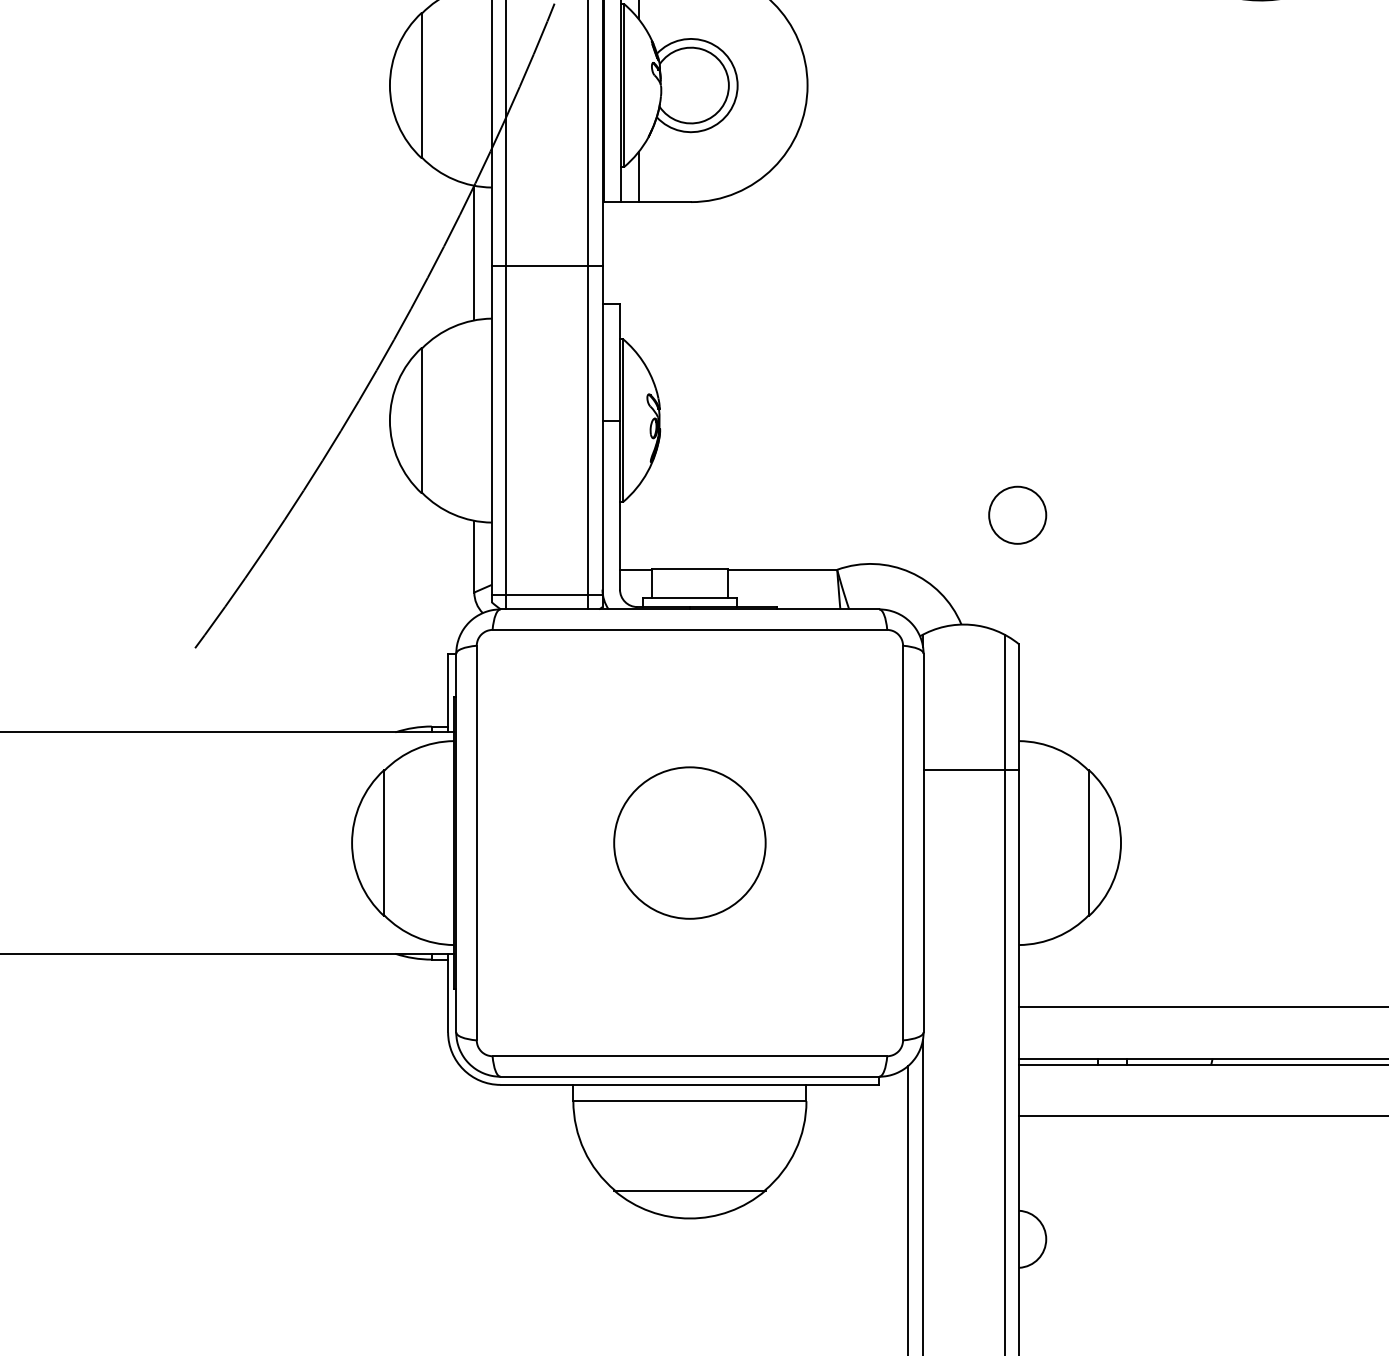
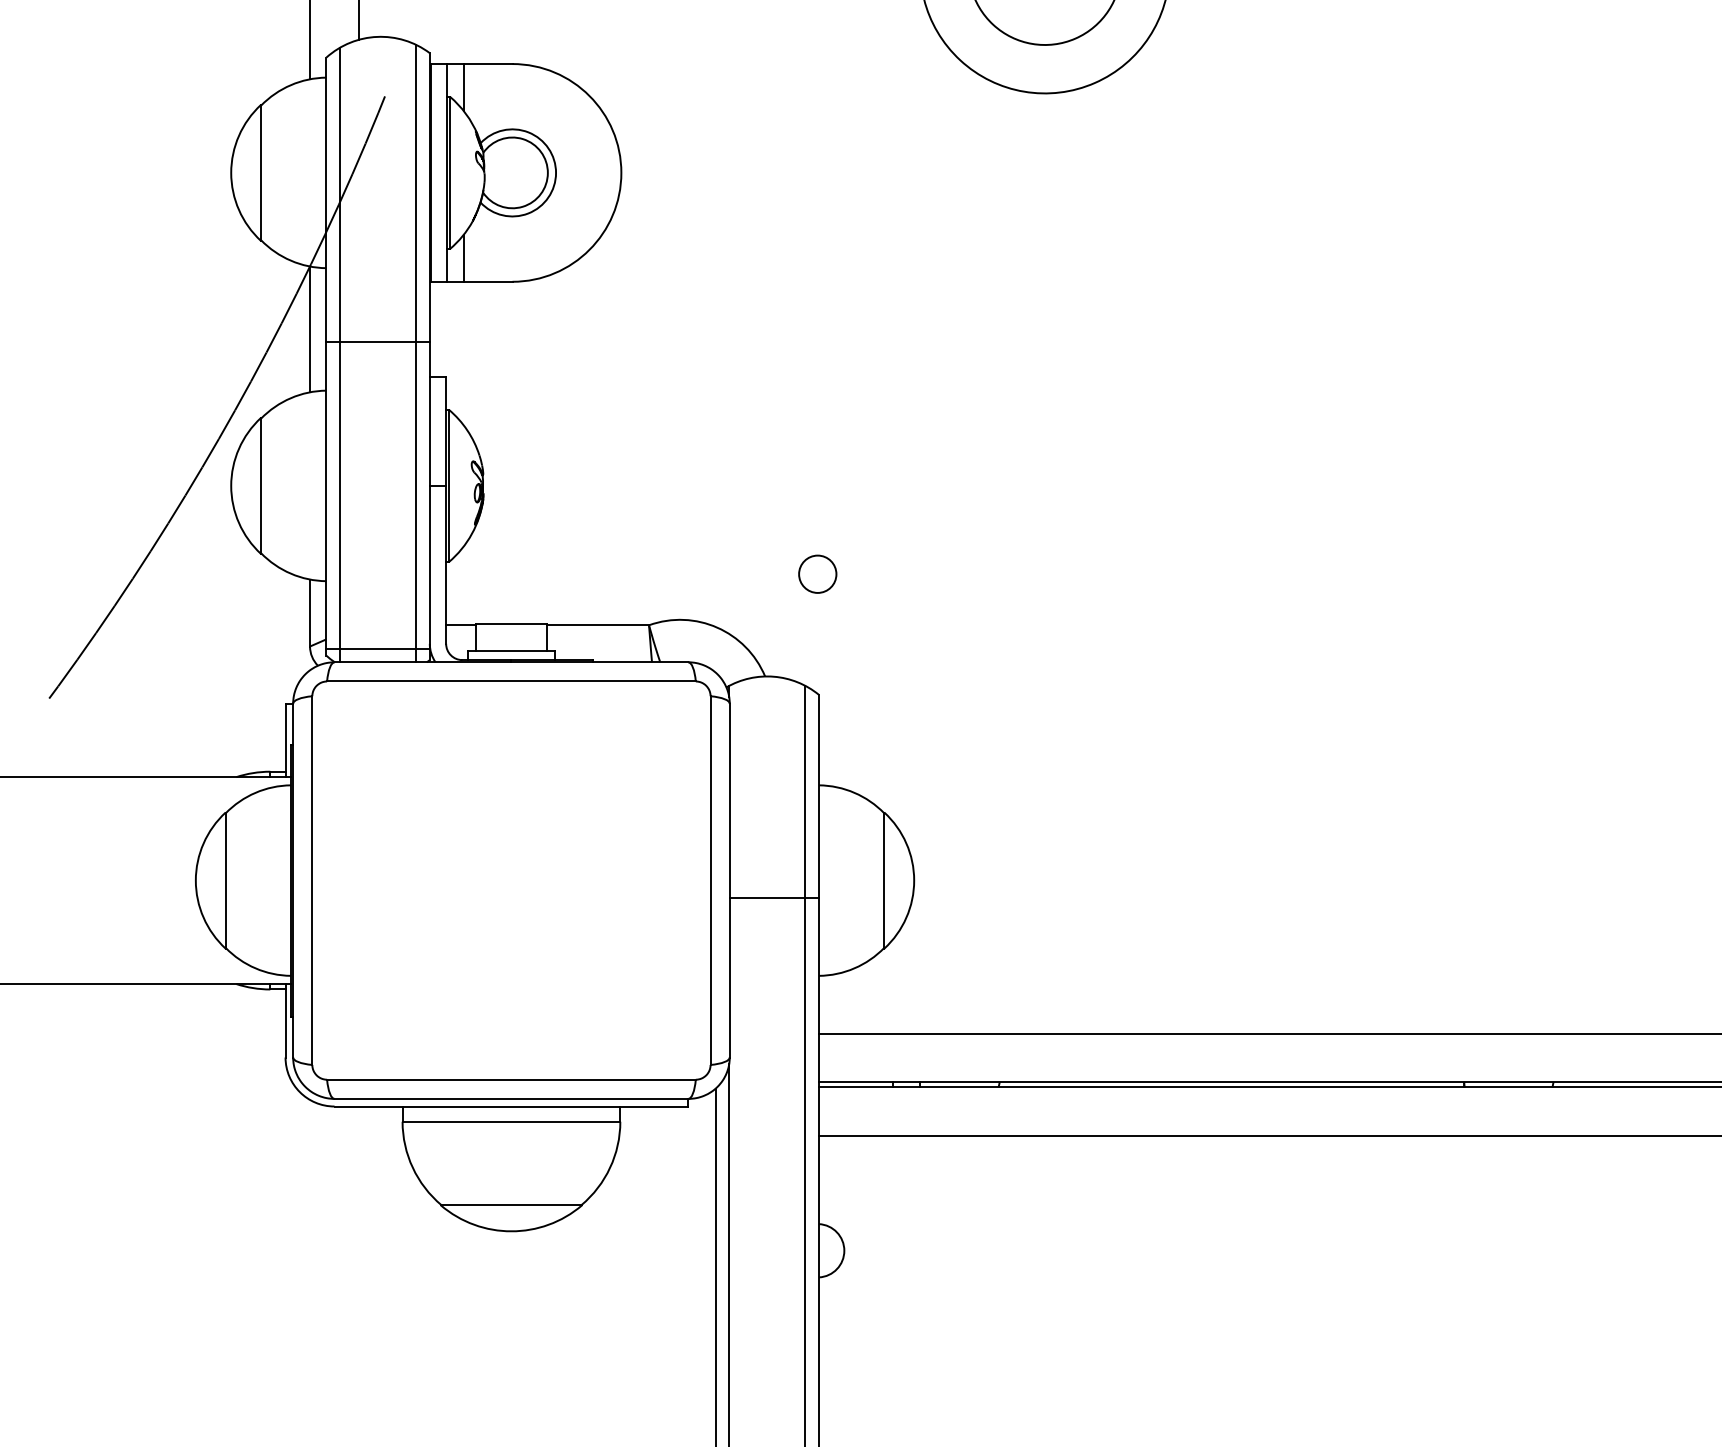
circle: (1017, 514) -> (817, 573), size x0.7
line: (971, 770) -> (774, 897), moved
circle: (689, 842) -> (511, 880), removed

